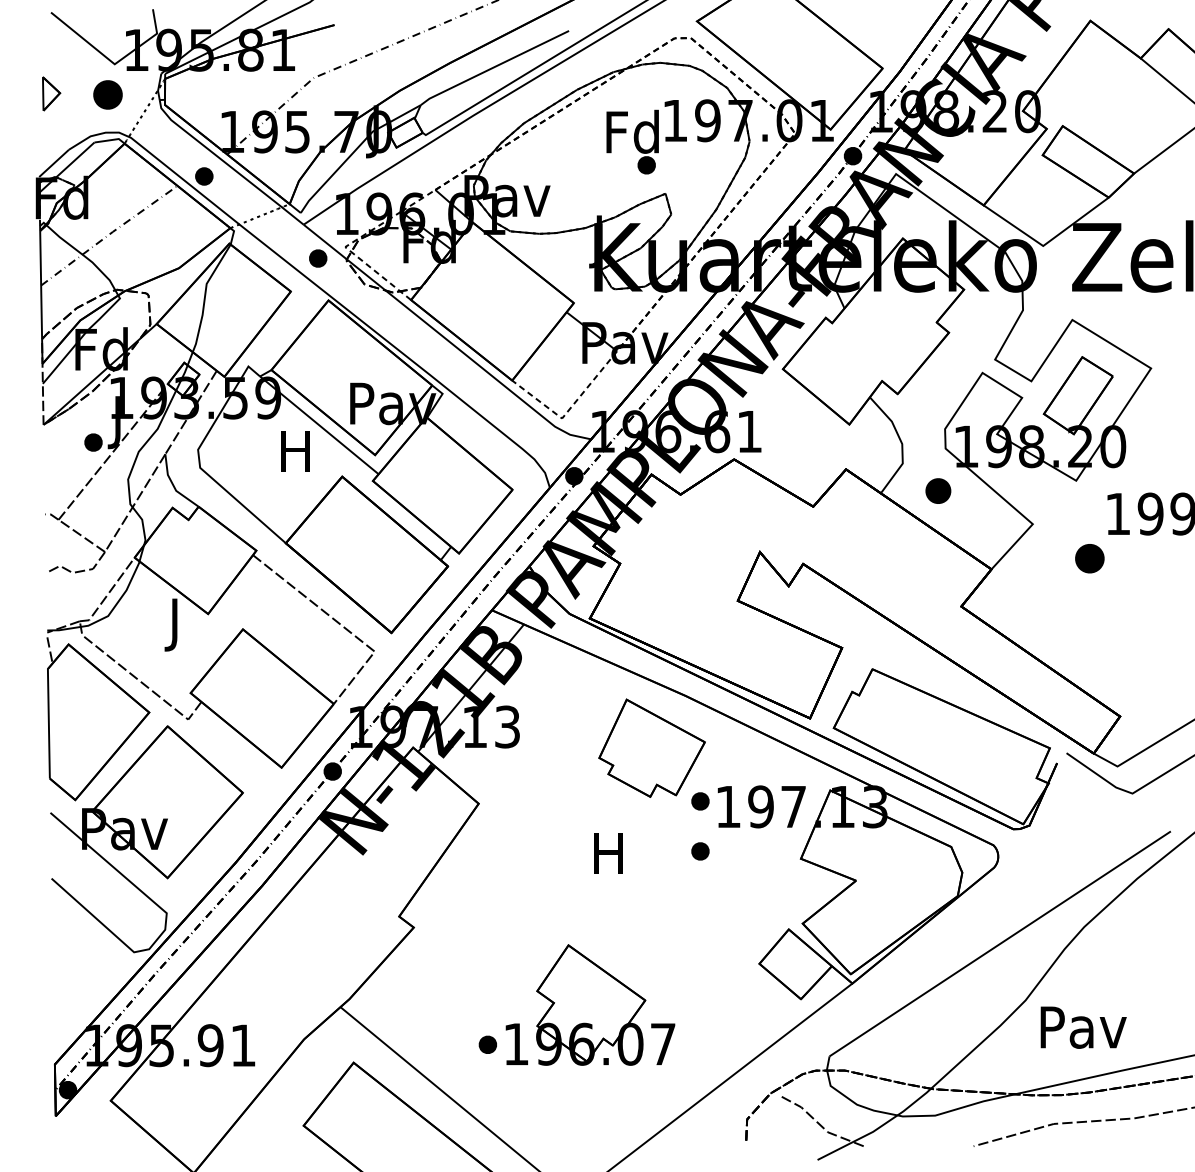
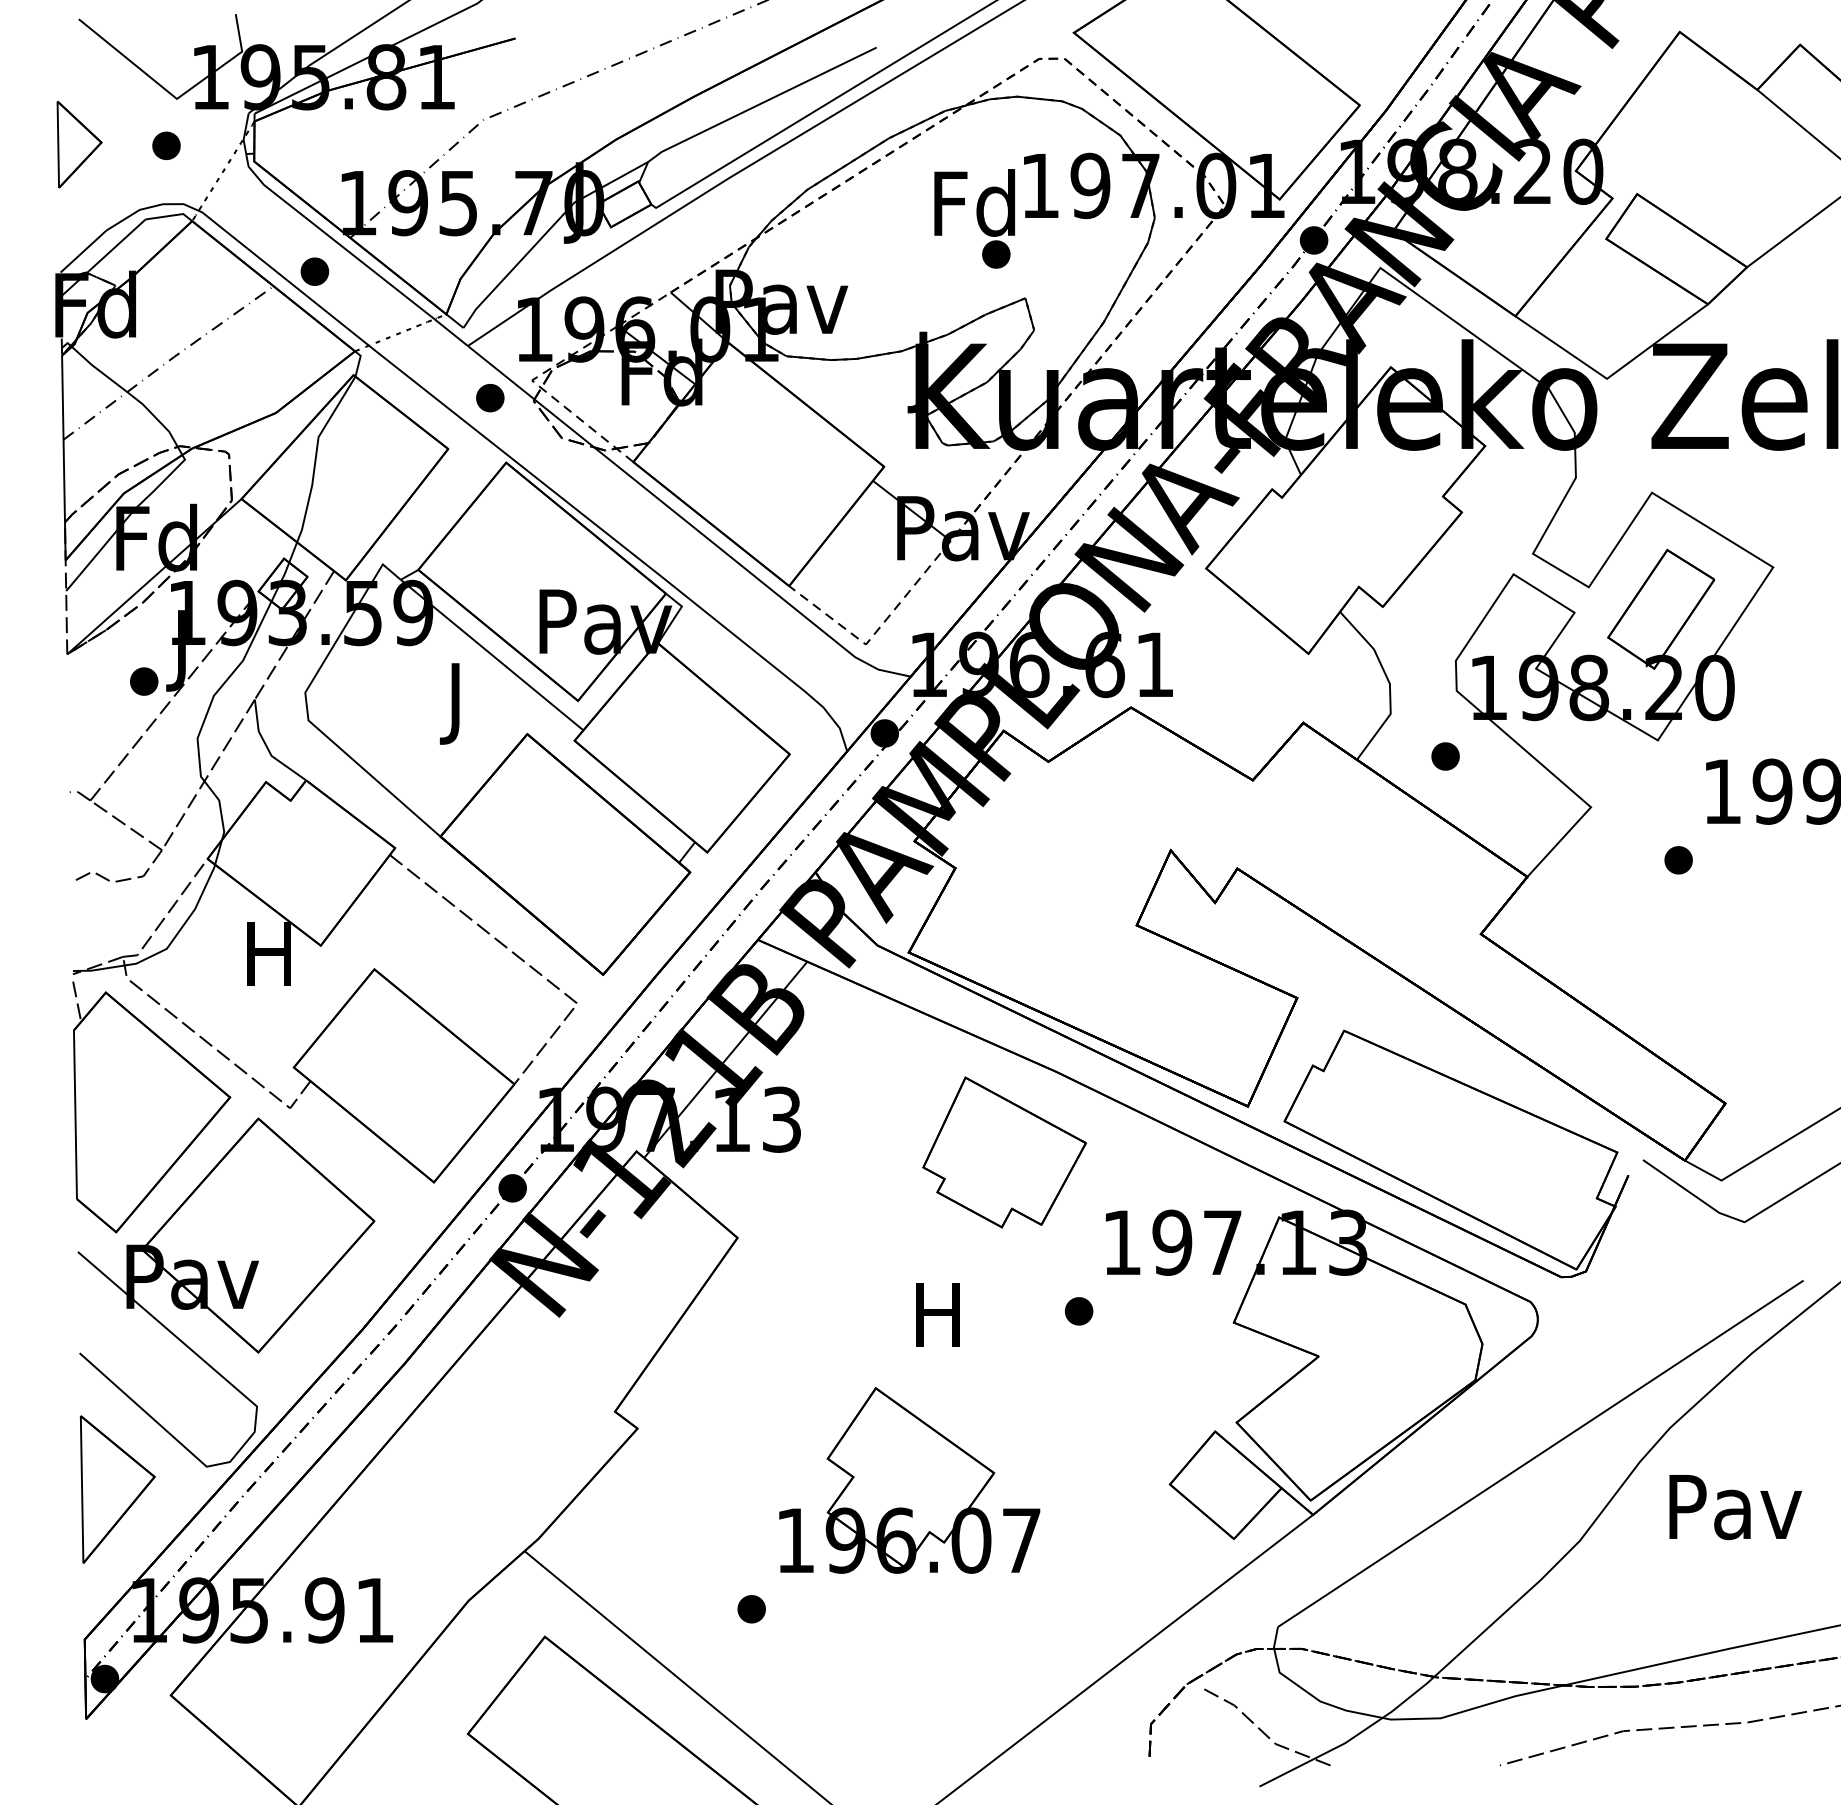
part: (51, 93) -> (79, 143), size x1.67
part: (107, 94) -> (165, 145), size x0.62
text: (295, 456) -> (455, 703), H -> J
part: (938, 491) -> (1445, 756), size x0.71
part: (1089, 558) -> (1678, 860), size x0.62
text: (174, 624) -> (268, 961), J -> H
part: (700, 801) -> (1079, 1234), removed
part: (76, 966) -> (118, 1488), added
part: (590, 1004) -> (909, 1479), moved
text: (1083, 1027) -> (1735, 1507), moved

